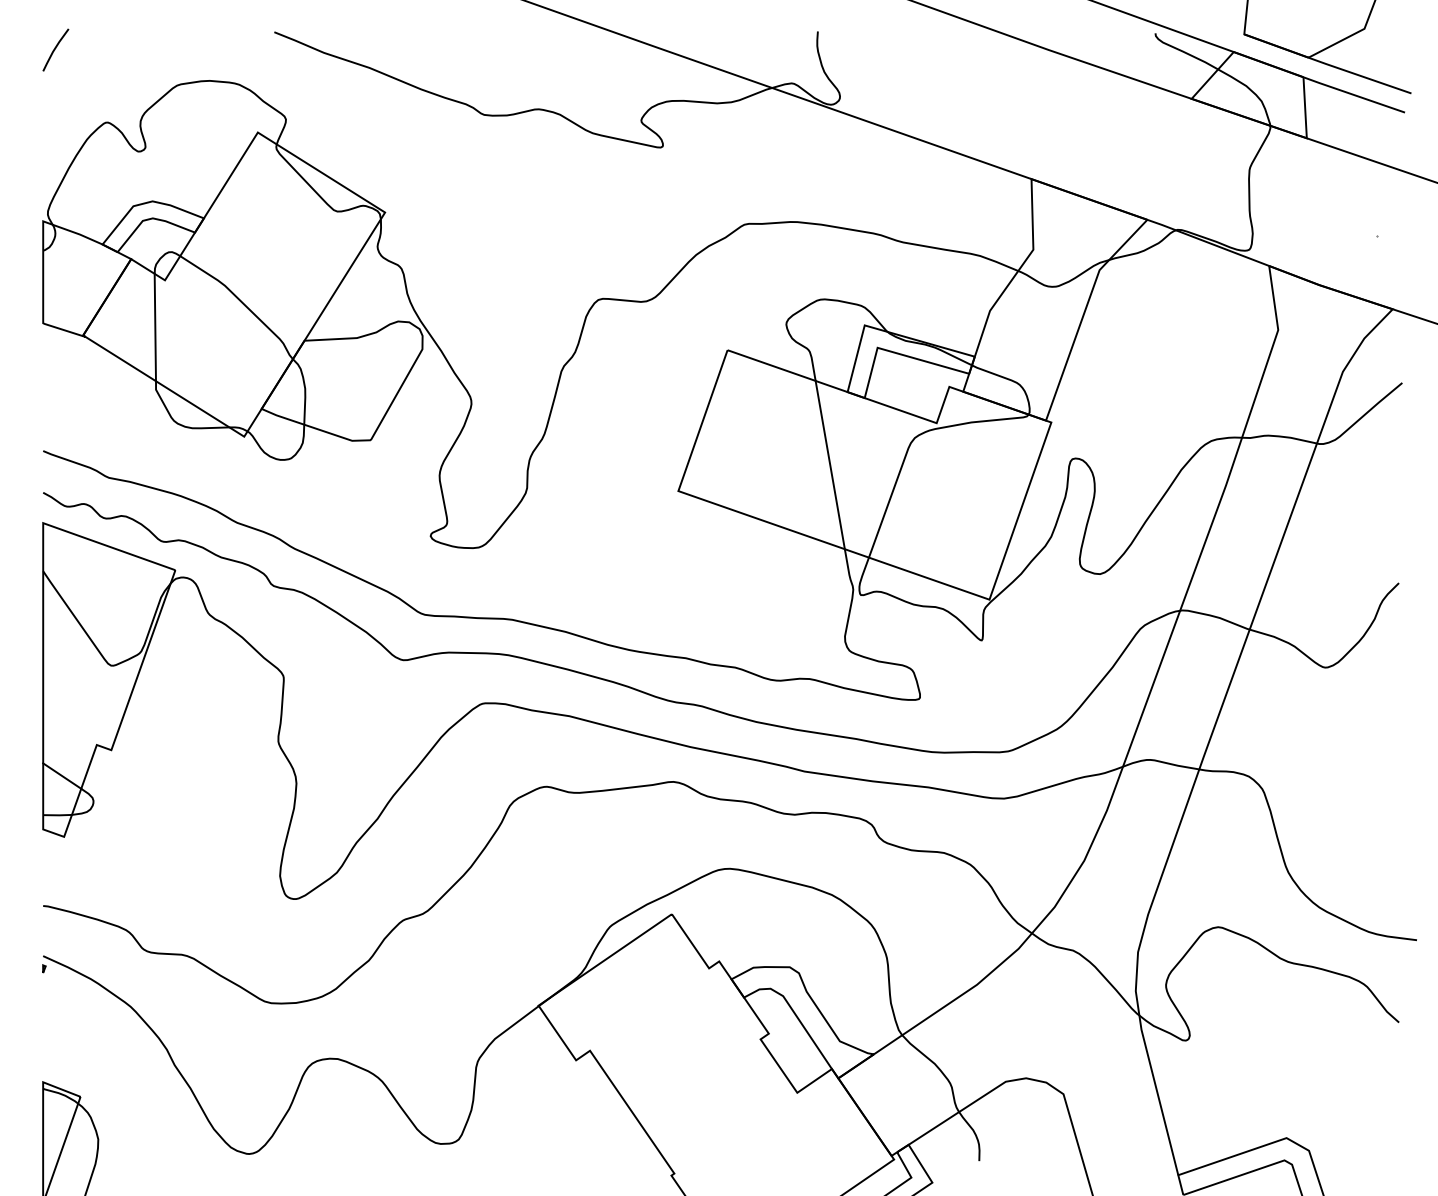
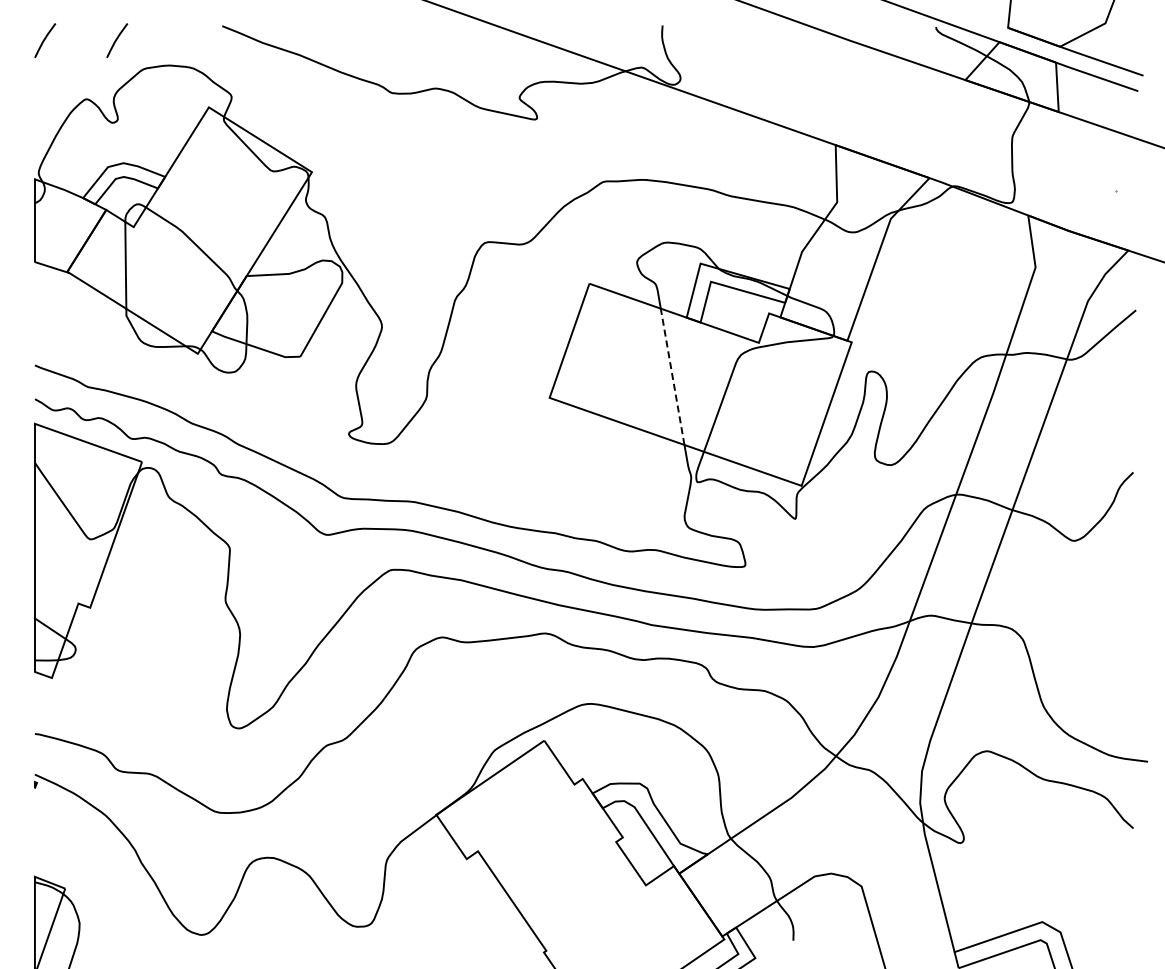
line: (145, 48) -> (117, 39), added
line: (830, 464) -> (672, 376), solid -> dashed

